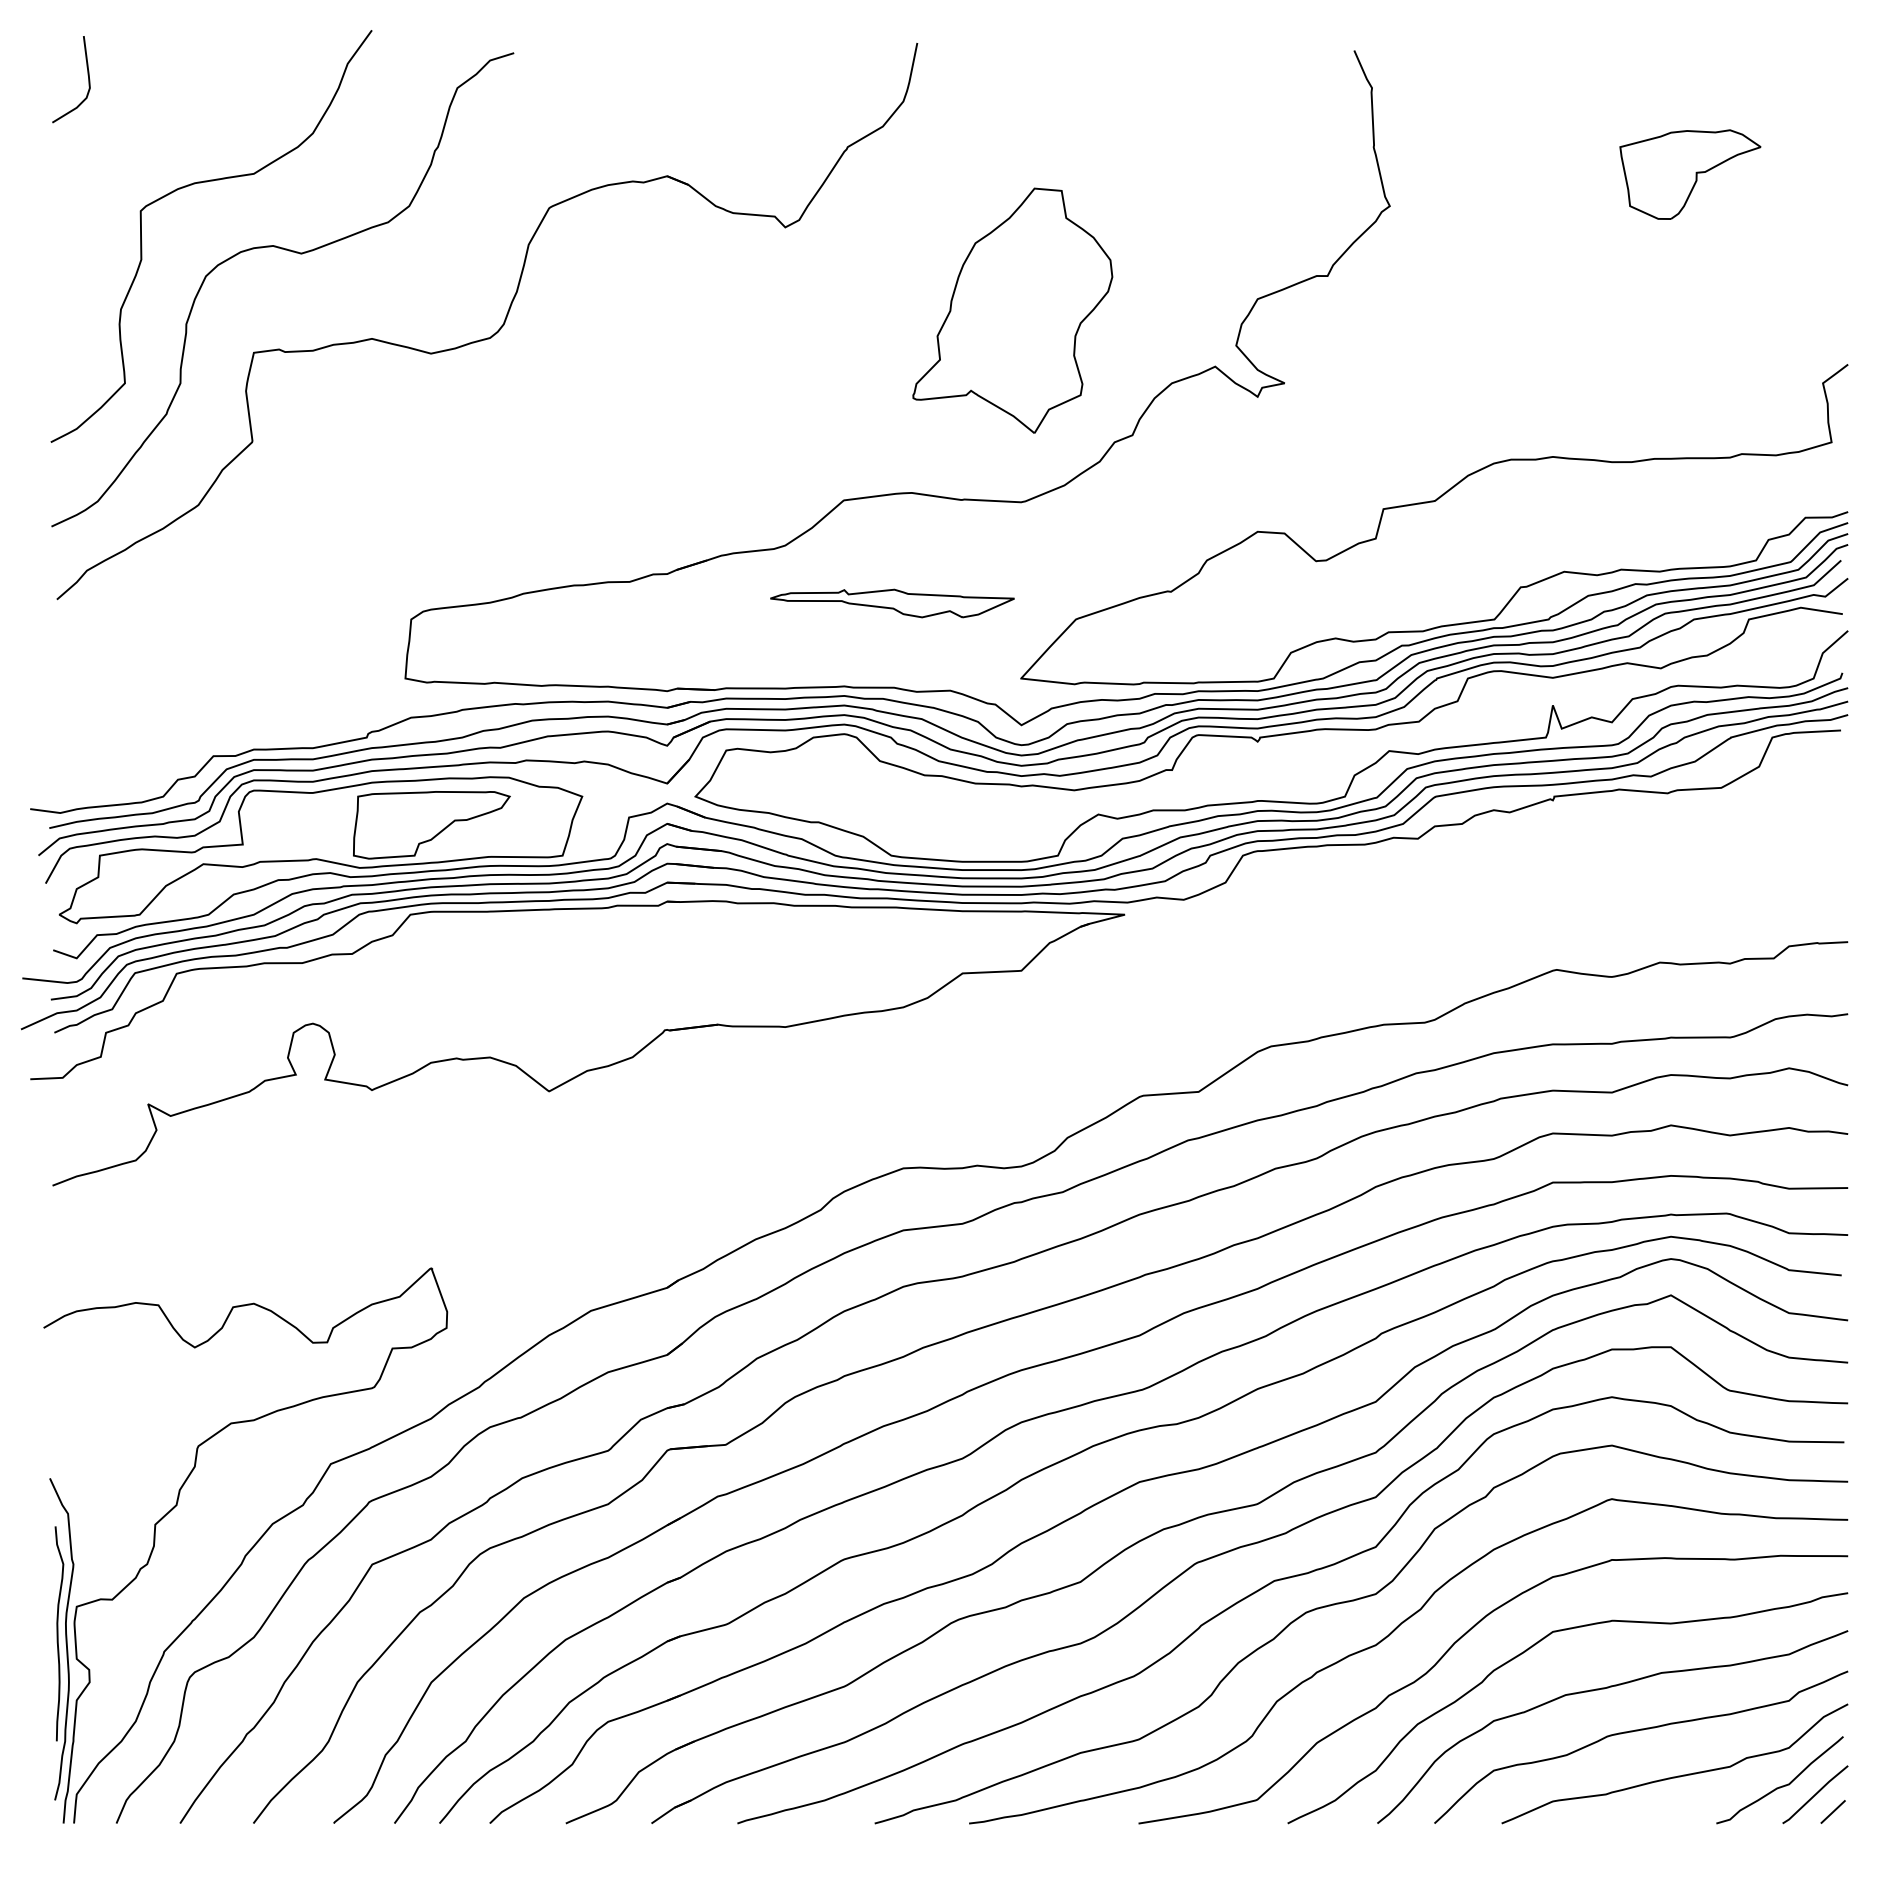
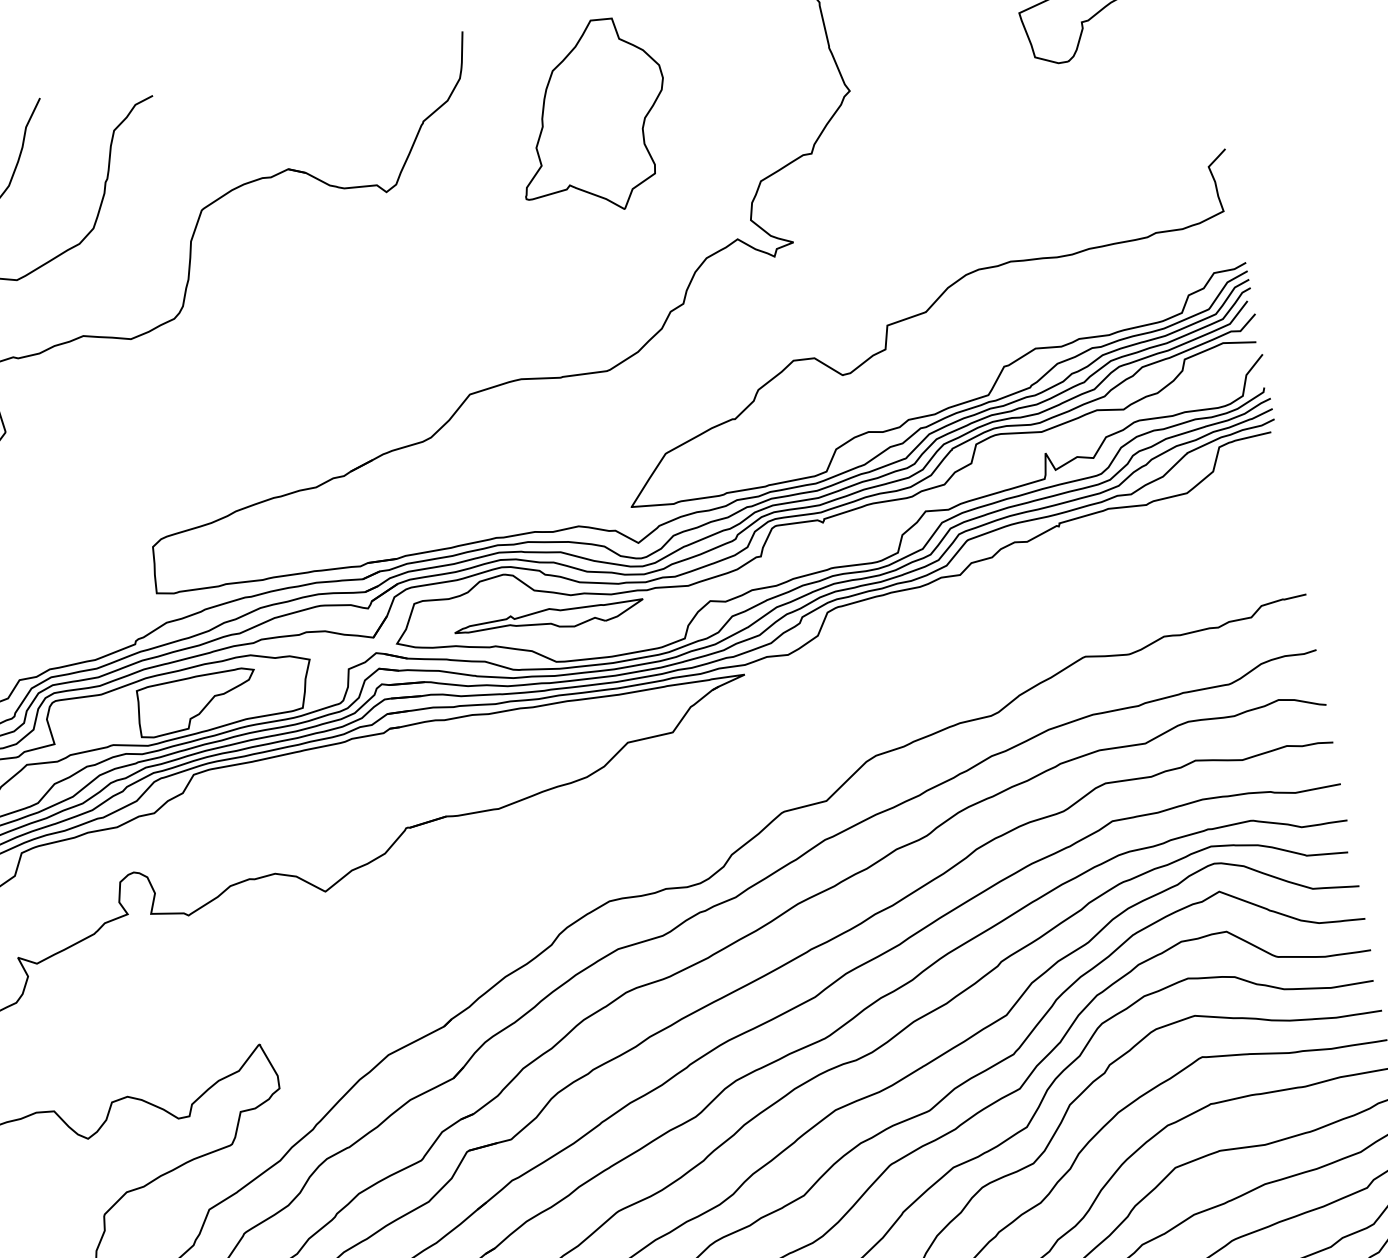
part: (1012, 310) -> (590, 117), moved
part: (892, 603) -> (549, 619), moved

